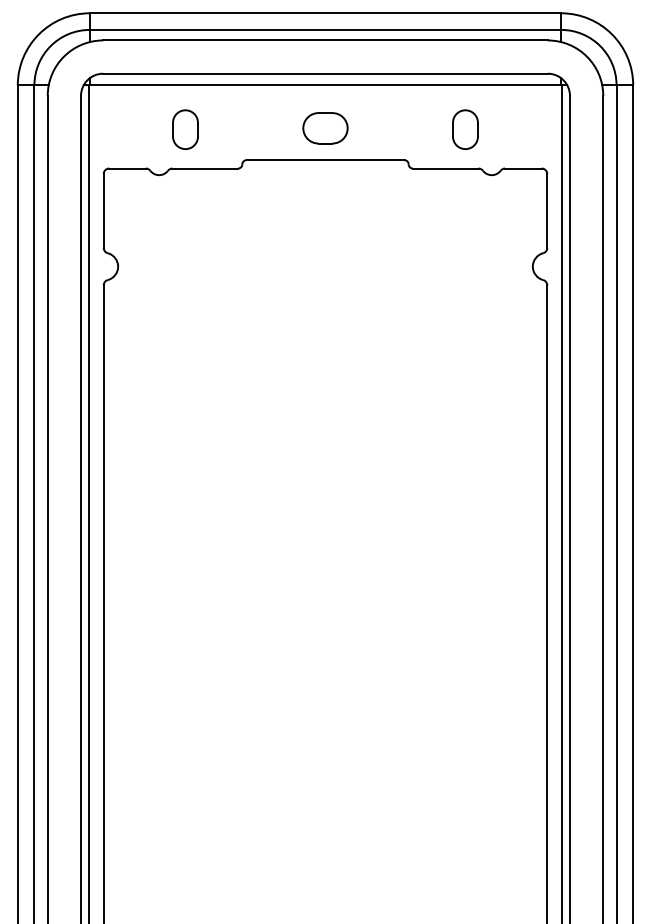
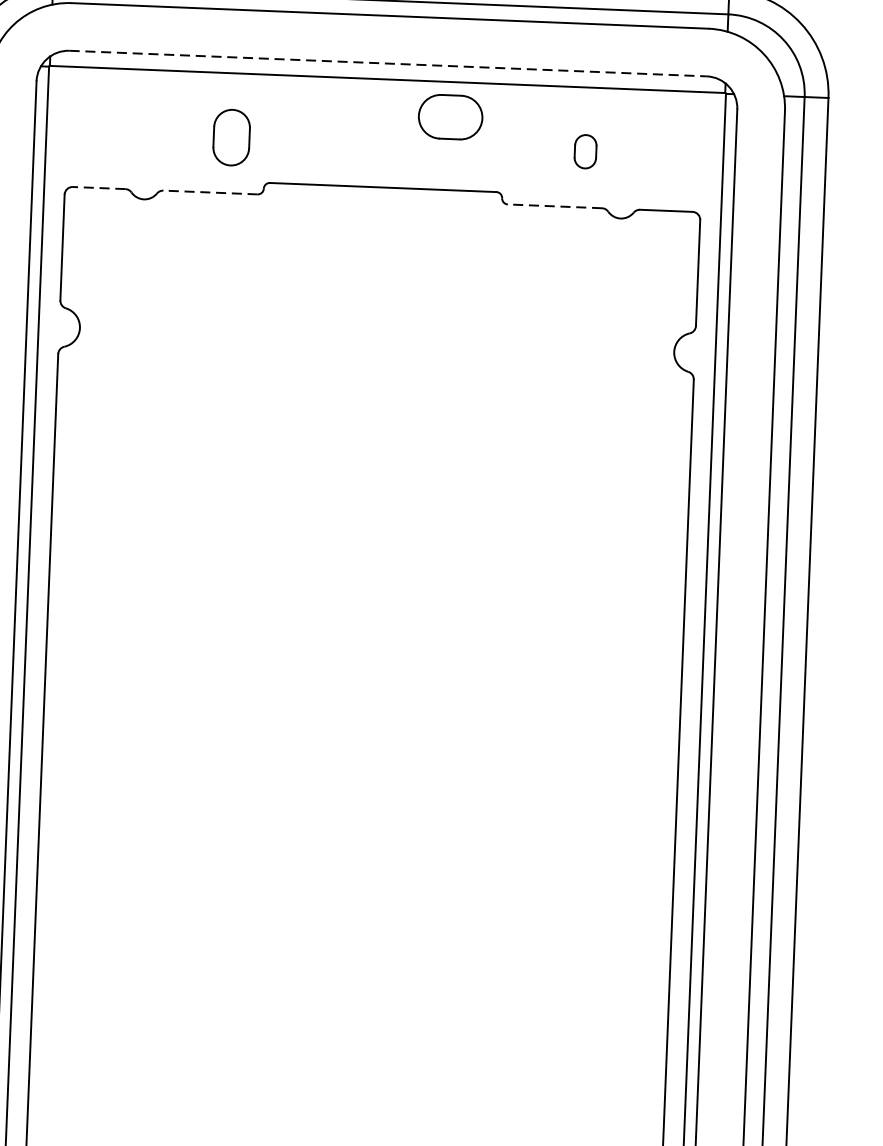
line: (325, 73) -> (388, 63), solid -> dashed
part: (325, 128) -> (450, 117), moved
part: (185, 129) -> (231, 137), moved
part: (465, 129) -> (585, 151), size x0.6
line: (127, 168) -> (99, 188), solid -> dashed
line: (205, 168) -> (210, 192), solid -> dashed
line: (445, 168) -> (554, 206), solid -> dashed

